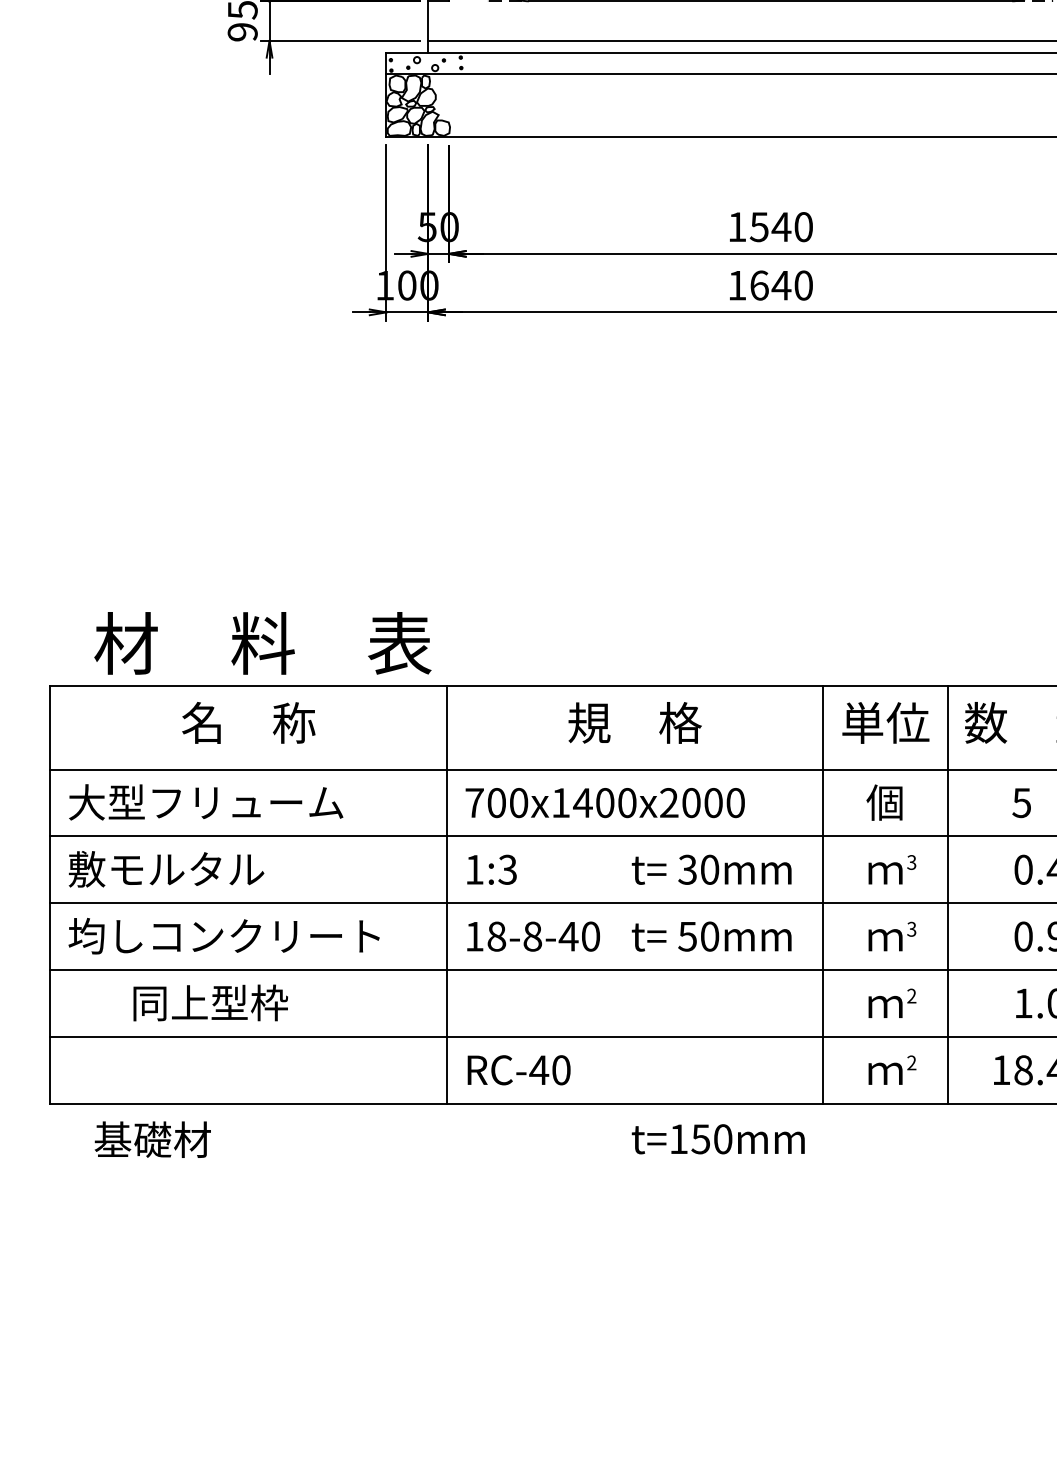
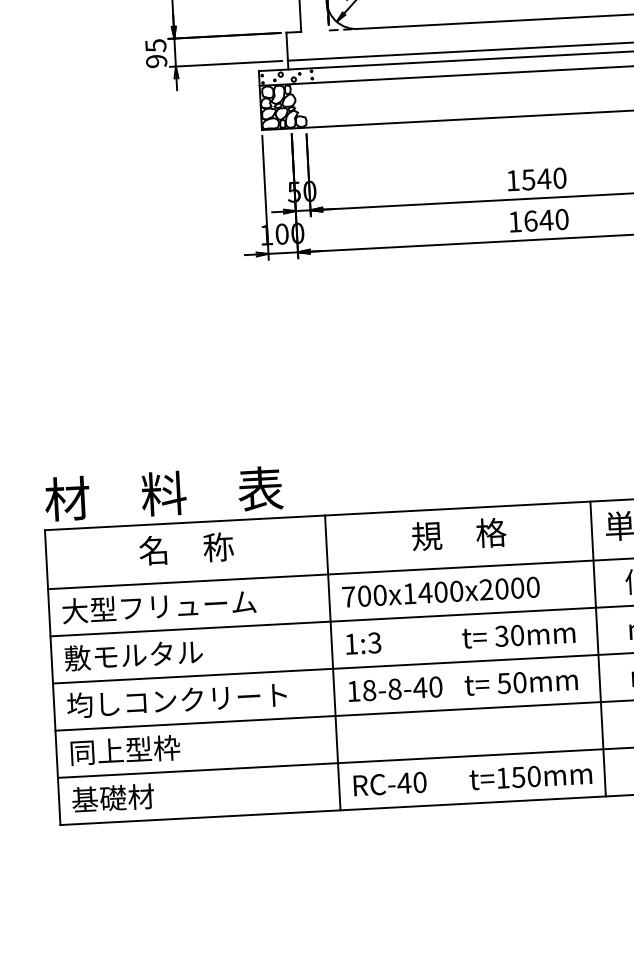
text: (262, 643) -> (163, 493), moved
text: (210, 1002) -> (125, 749), moved
text: (152, 1139) -> (112, 798), moved
text: (717, 1139) -> (530, 776), moved

